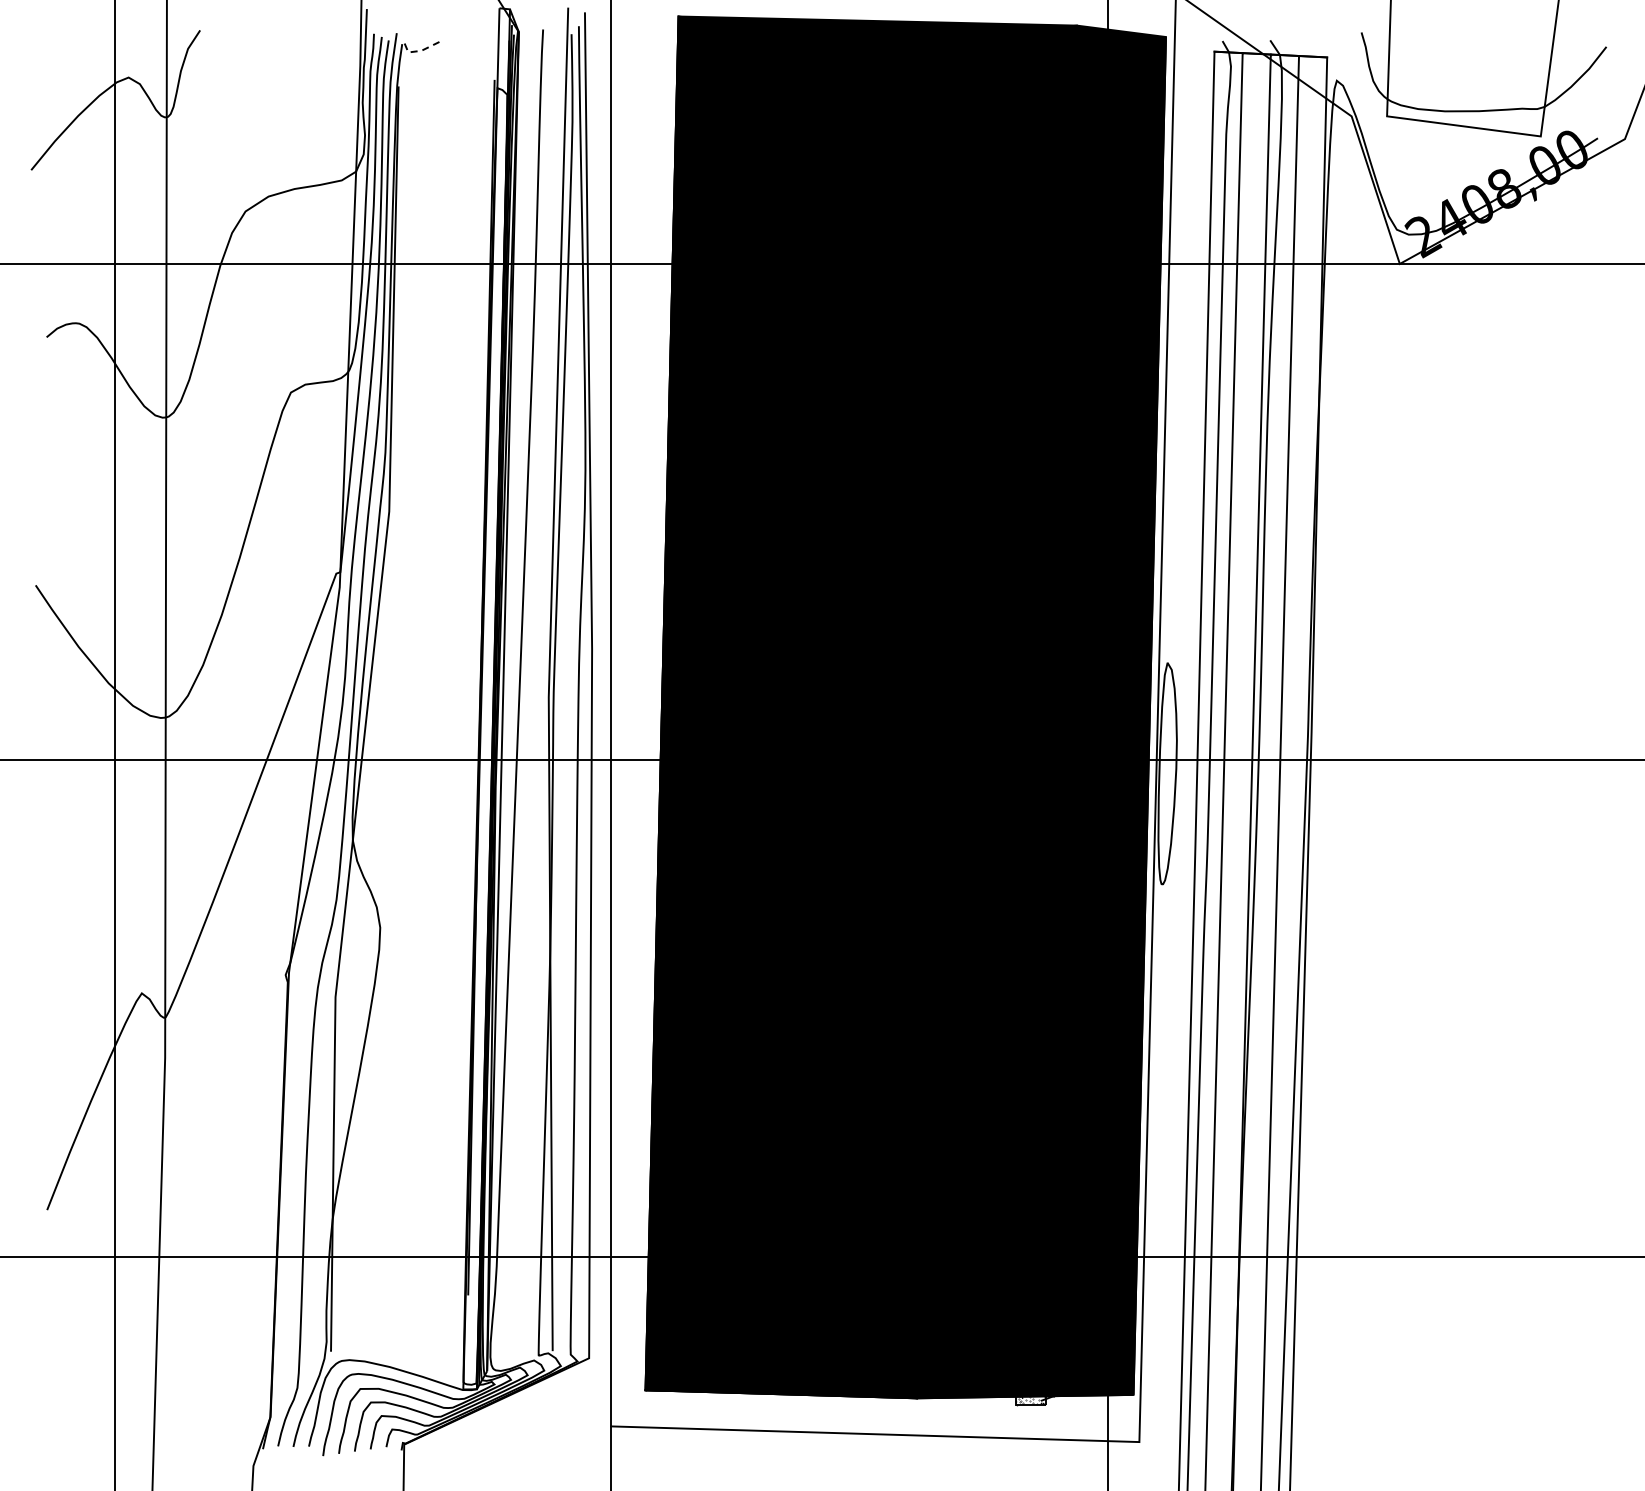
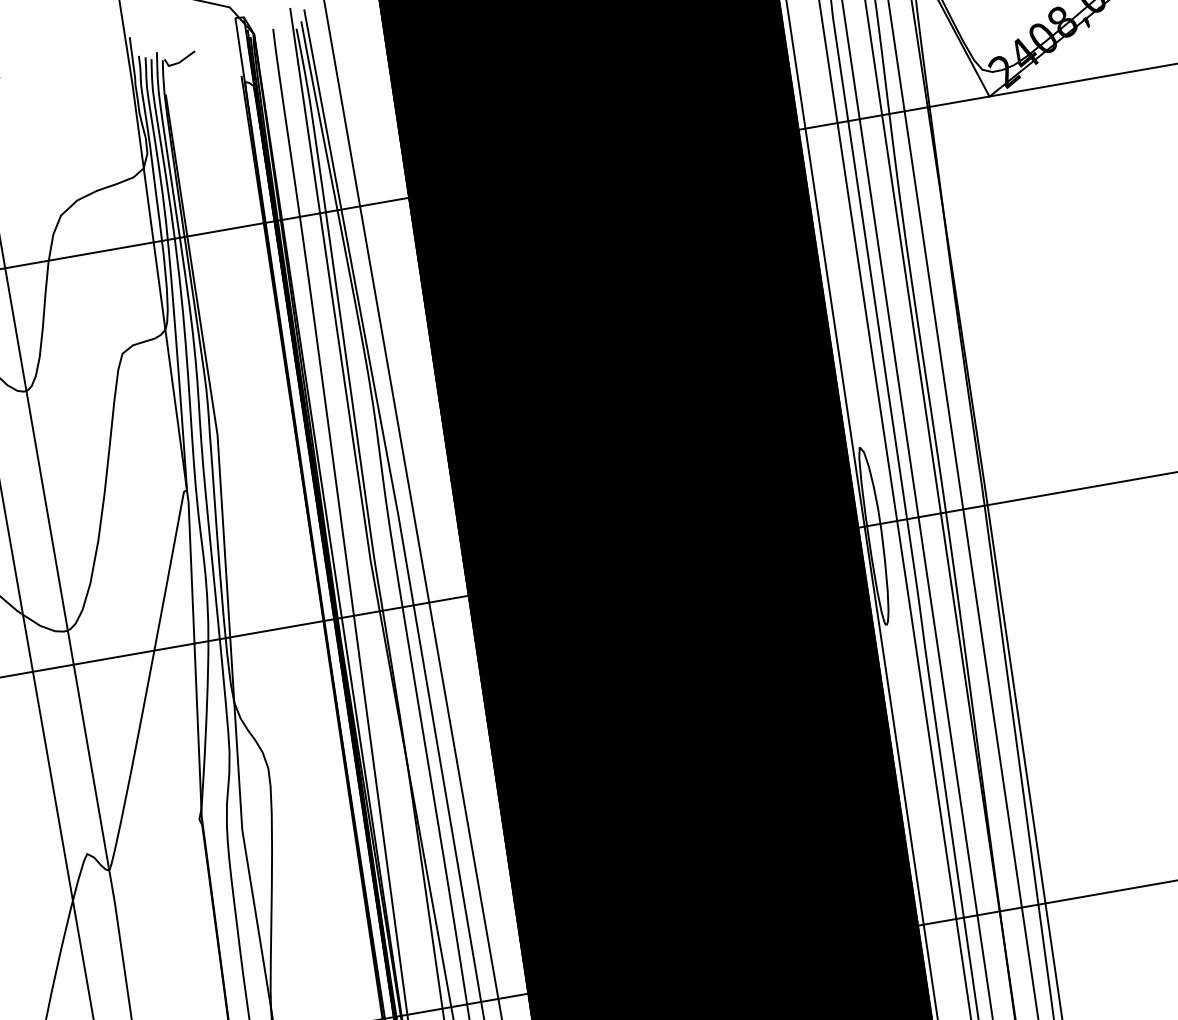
line: (421, 50) -> (179, 62), dashed -> solid

